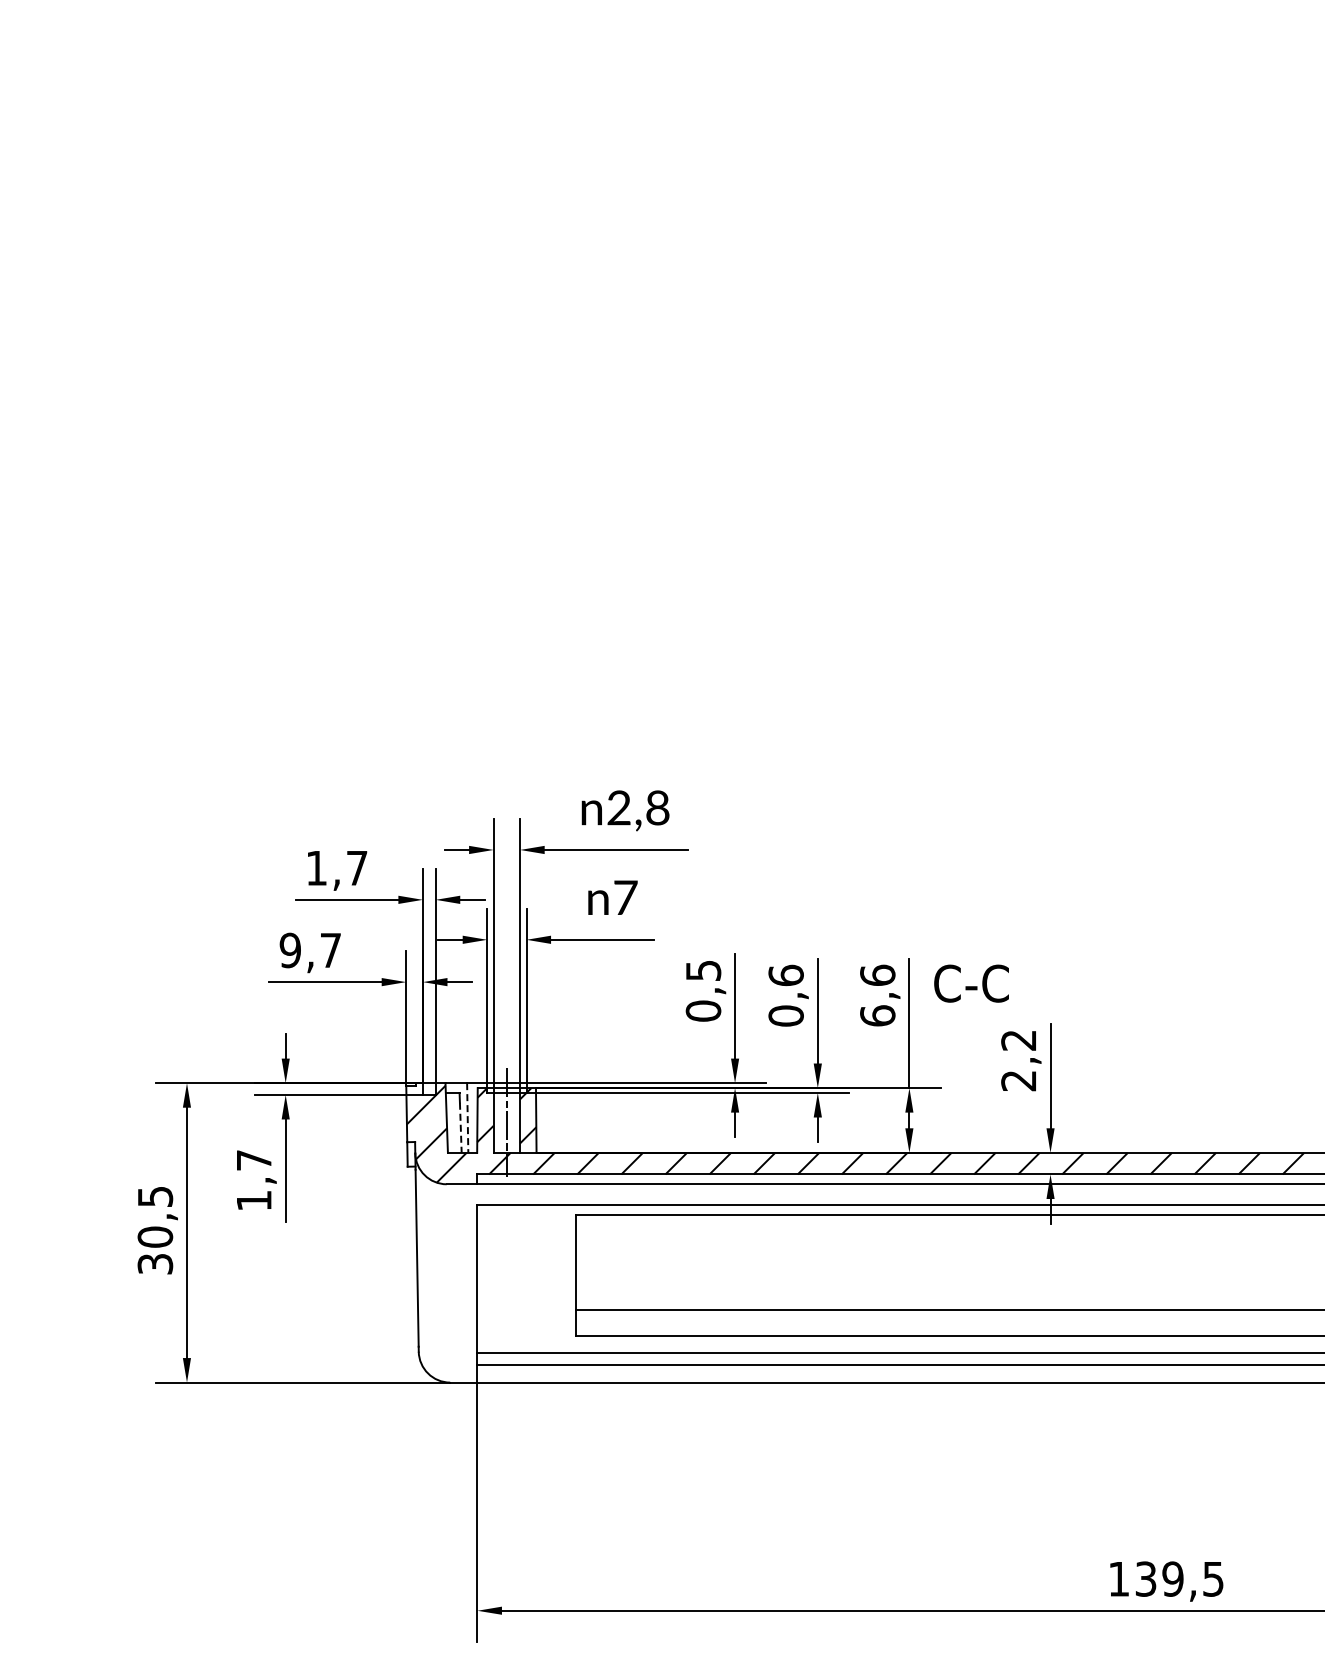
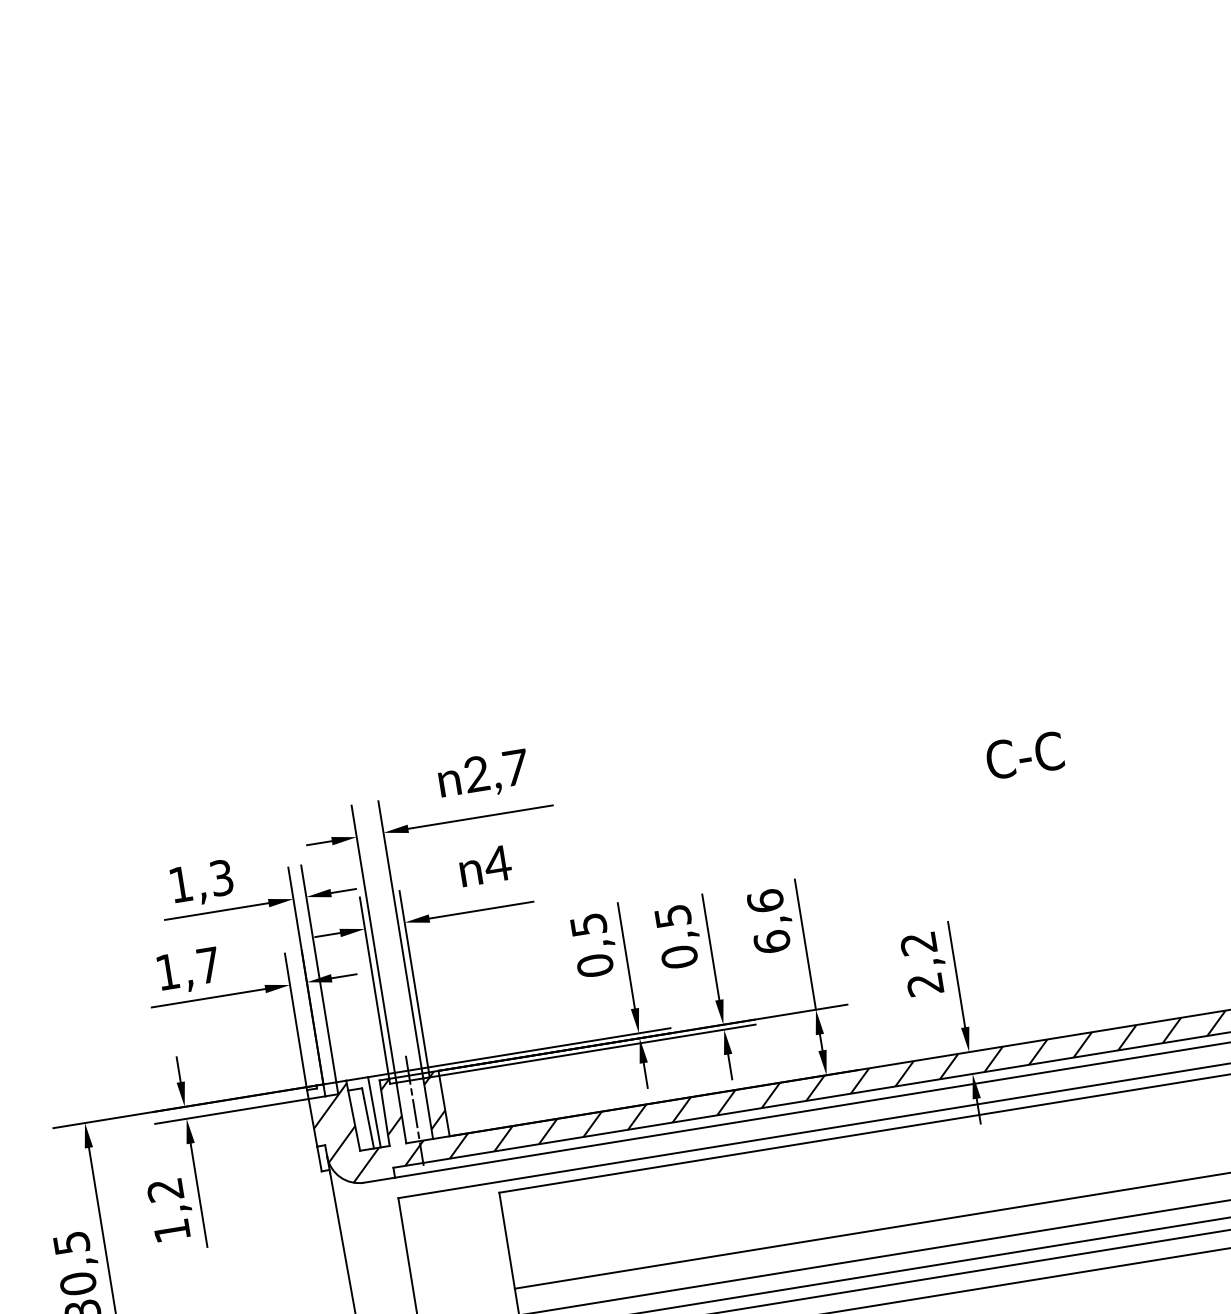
text: (657, 807) -> (515, 767), 2,8 -> 2,7
text: (357, 867) -> (222, 877), 1,7 -> 1,3
text: (625, 897) -> (497, 863), 7 -> 4
text: (289, 950) -> (166, 972), 9,7 -> 1,7
text: (785, 975) -> (672, 916), 0,6 -> 0,5
text: (971, 983) -> (1024, 755), moved
line: (467, 1118) -> (374, 1112), dashed -> solid
line: (460, 1128) -> (368, 1124), dashed -> solid
text: (253, 1160) -> (164, 1190), 1,7 -> 1,2

